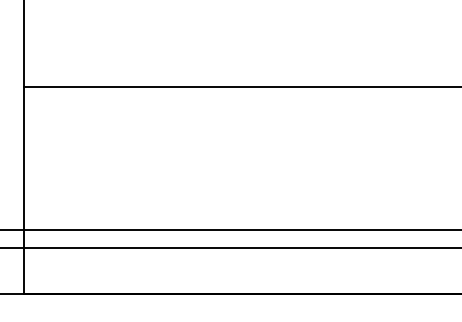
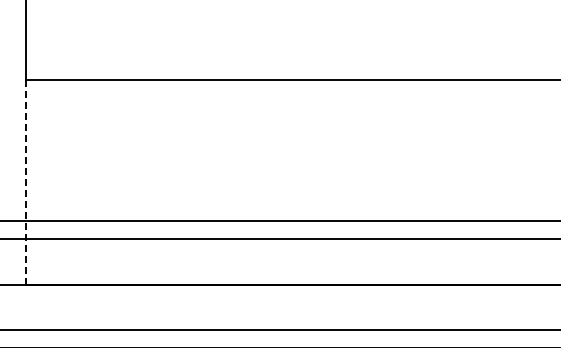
line: (24, 191) -> (25, 182), solid -> dashed

